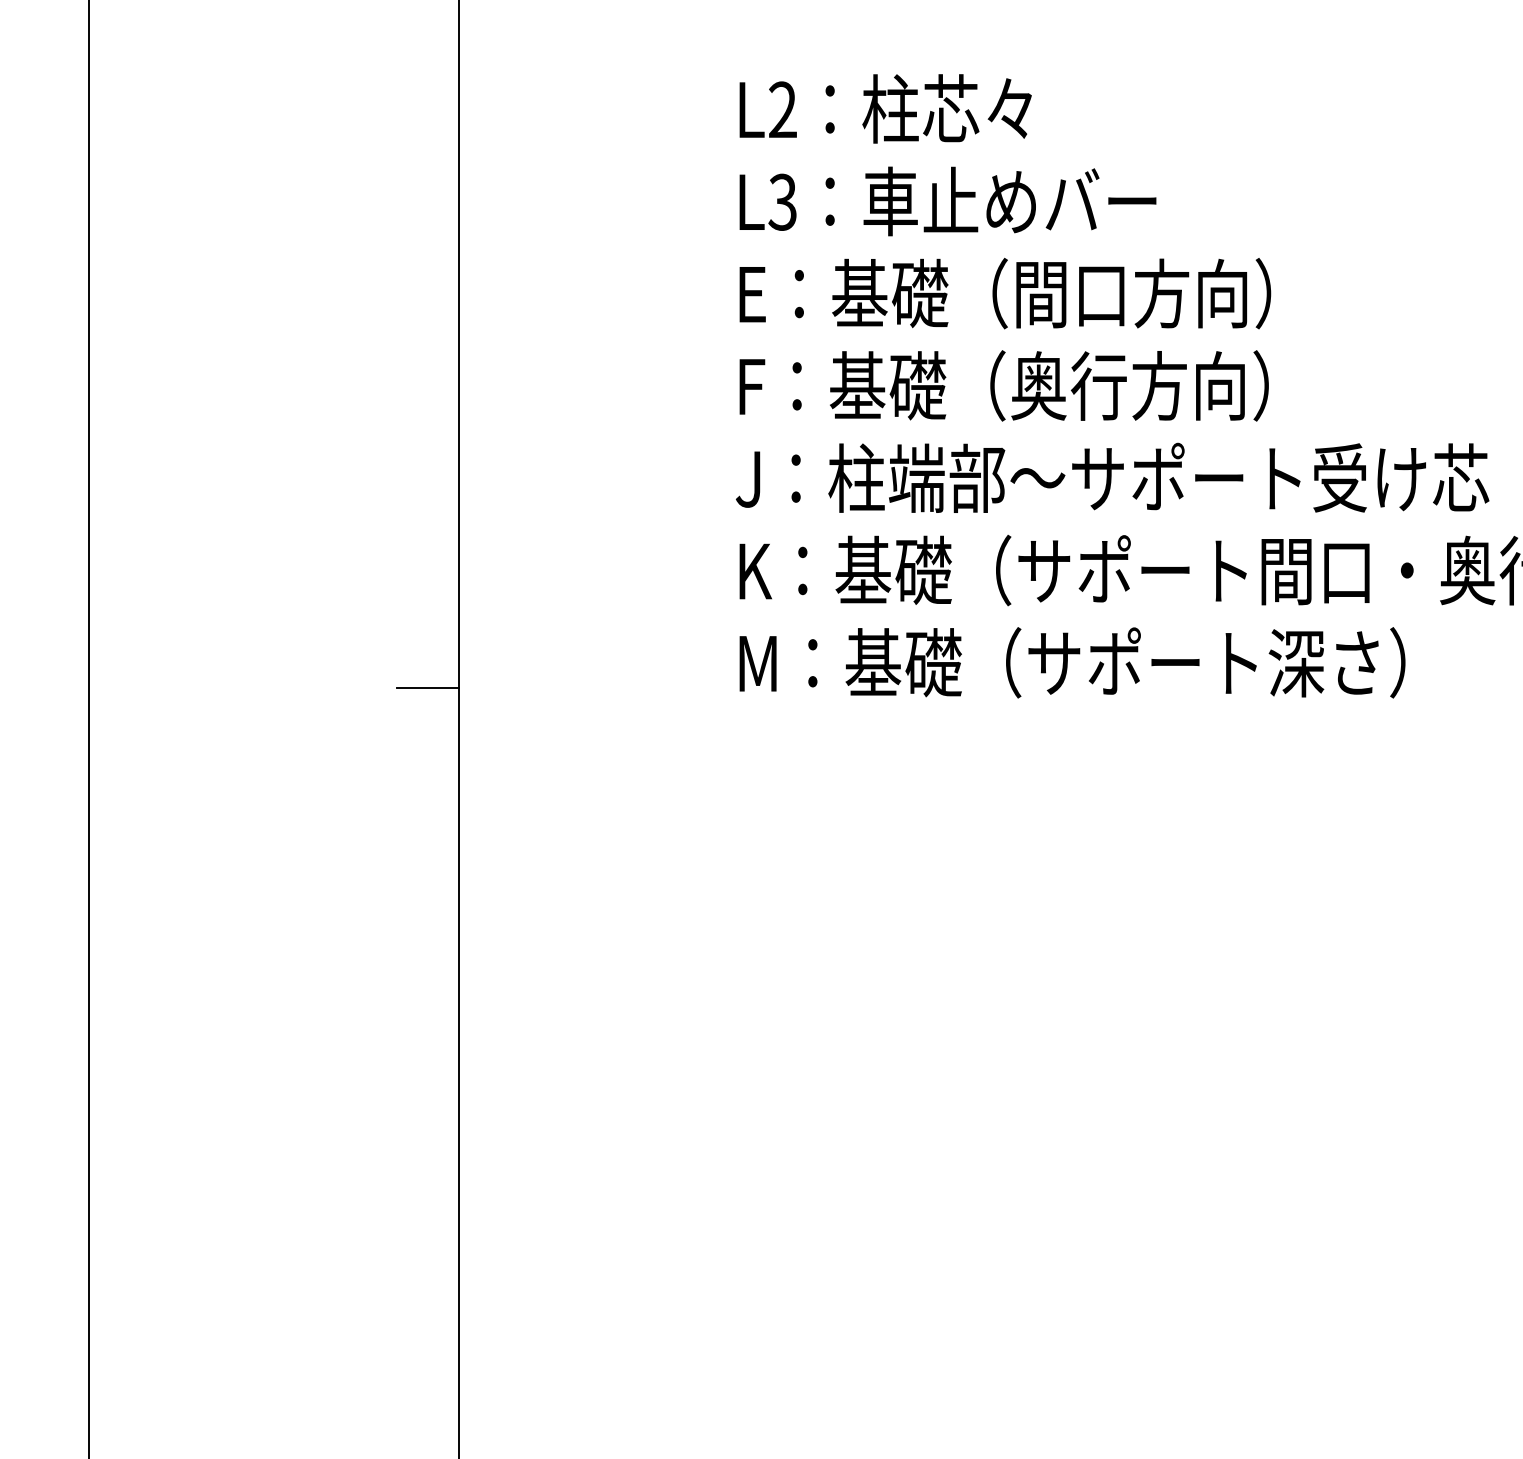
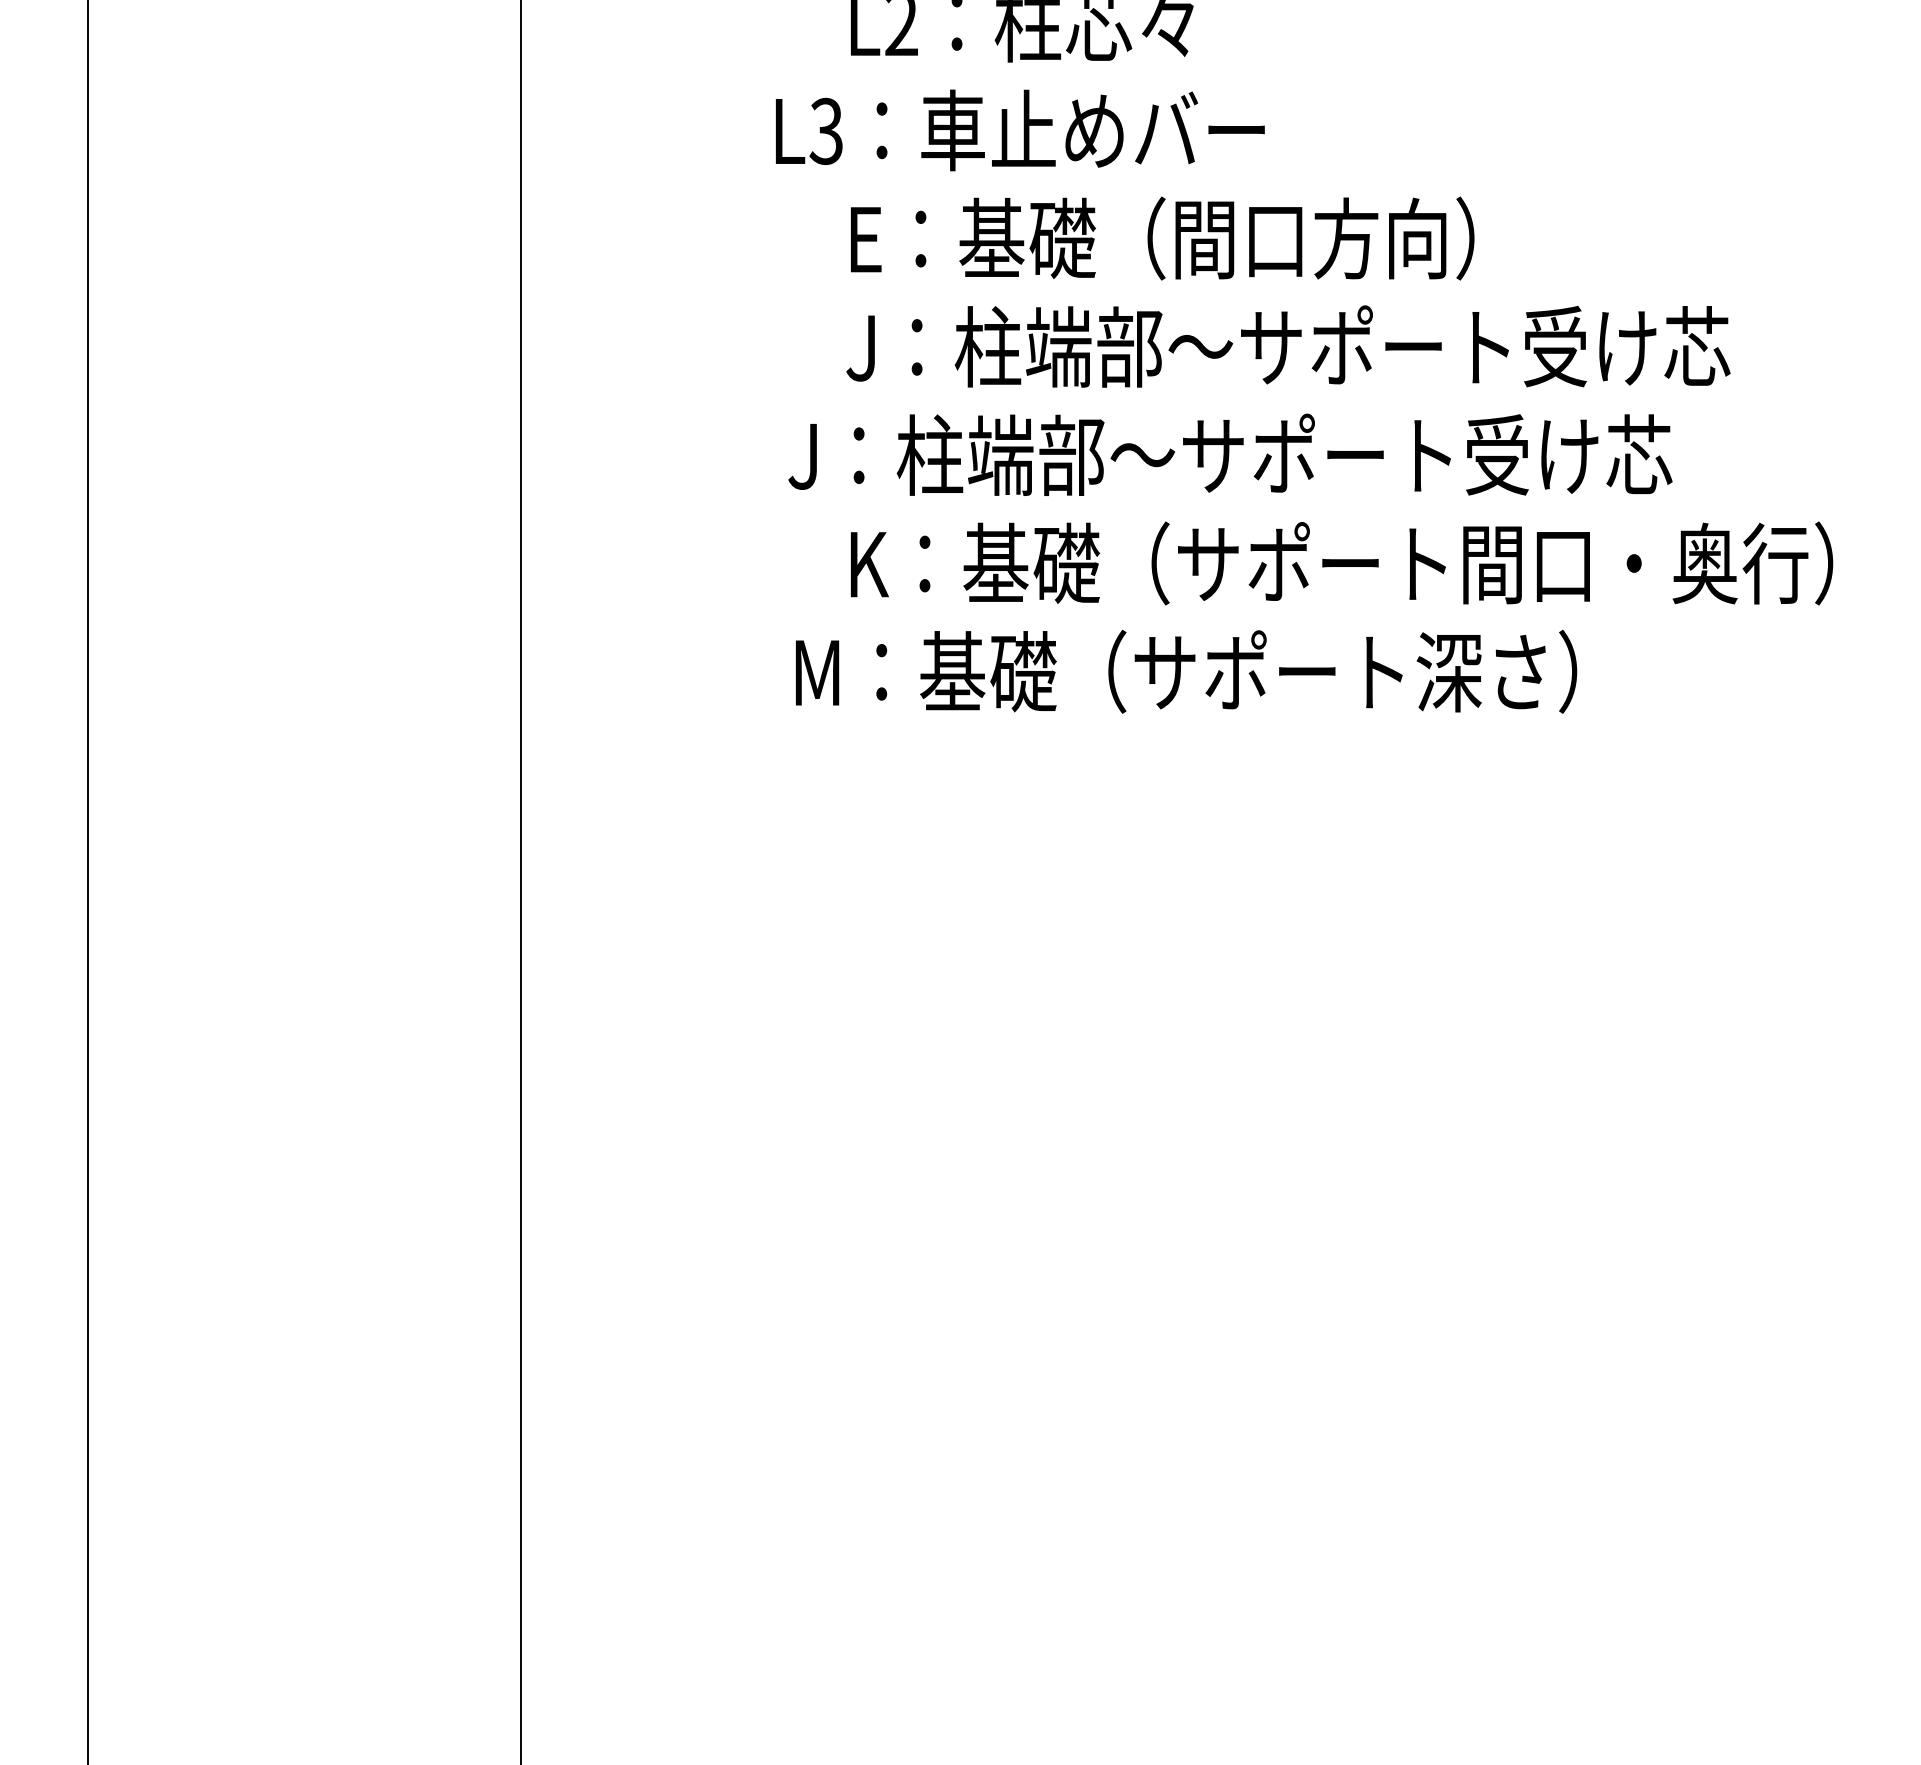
text: (948, 201) -> (1020, 130), moved
text: (1112, 385) -> (1288, 346), F：基礎（奥行方向） -> J：柱端部～サポート受け芯
text: (1112, 477) -> (1230, 454), moved
text: (1072, 662) -> (1186, 671), moved
line: (427, 687) -> (484, 700), removed

